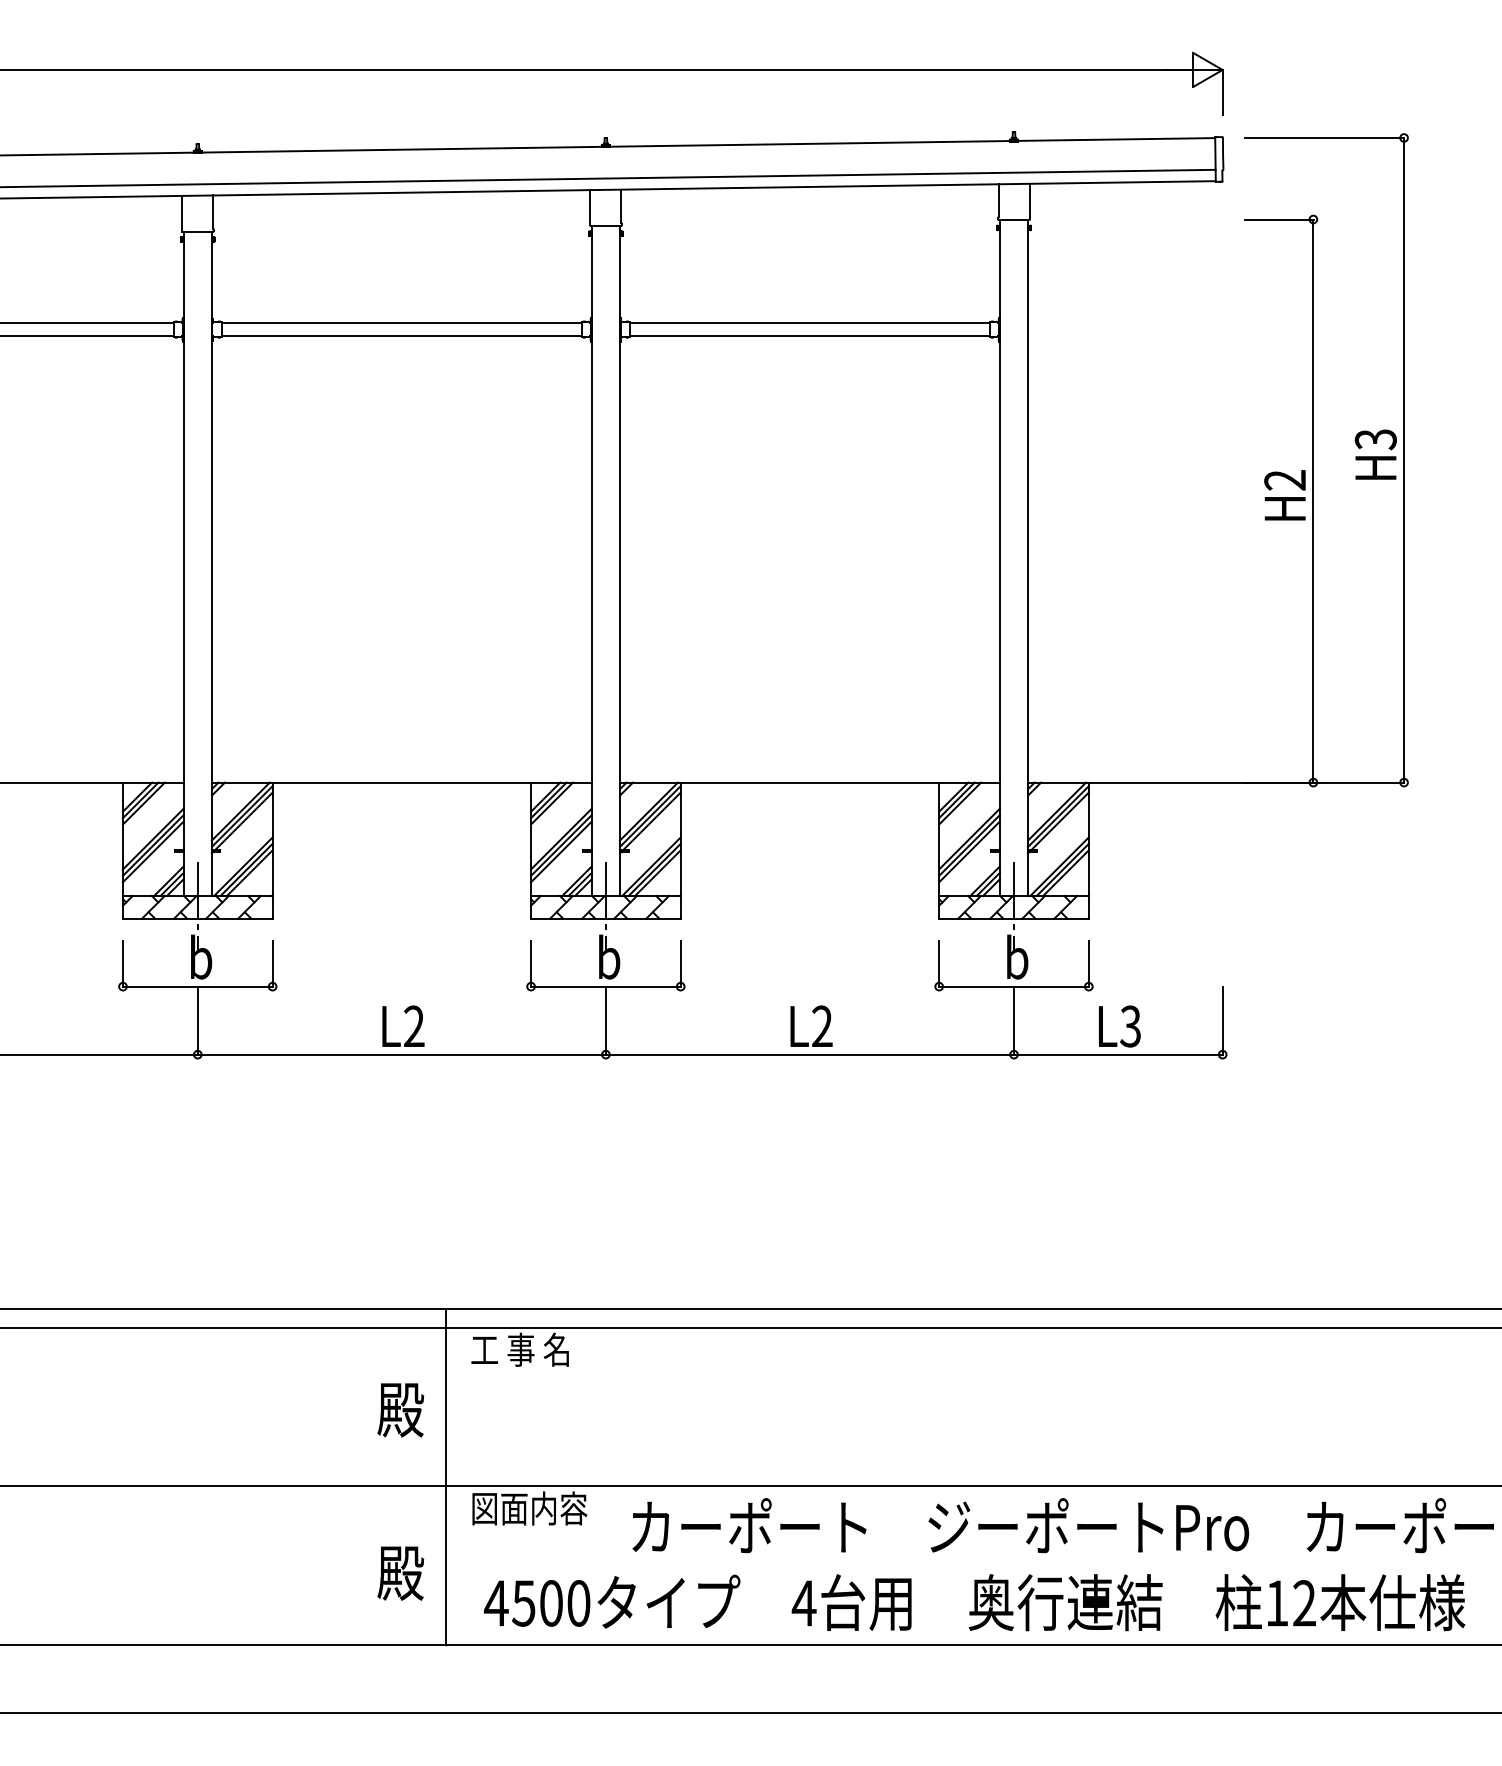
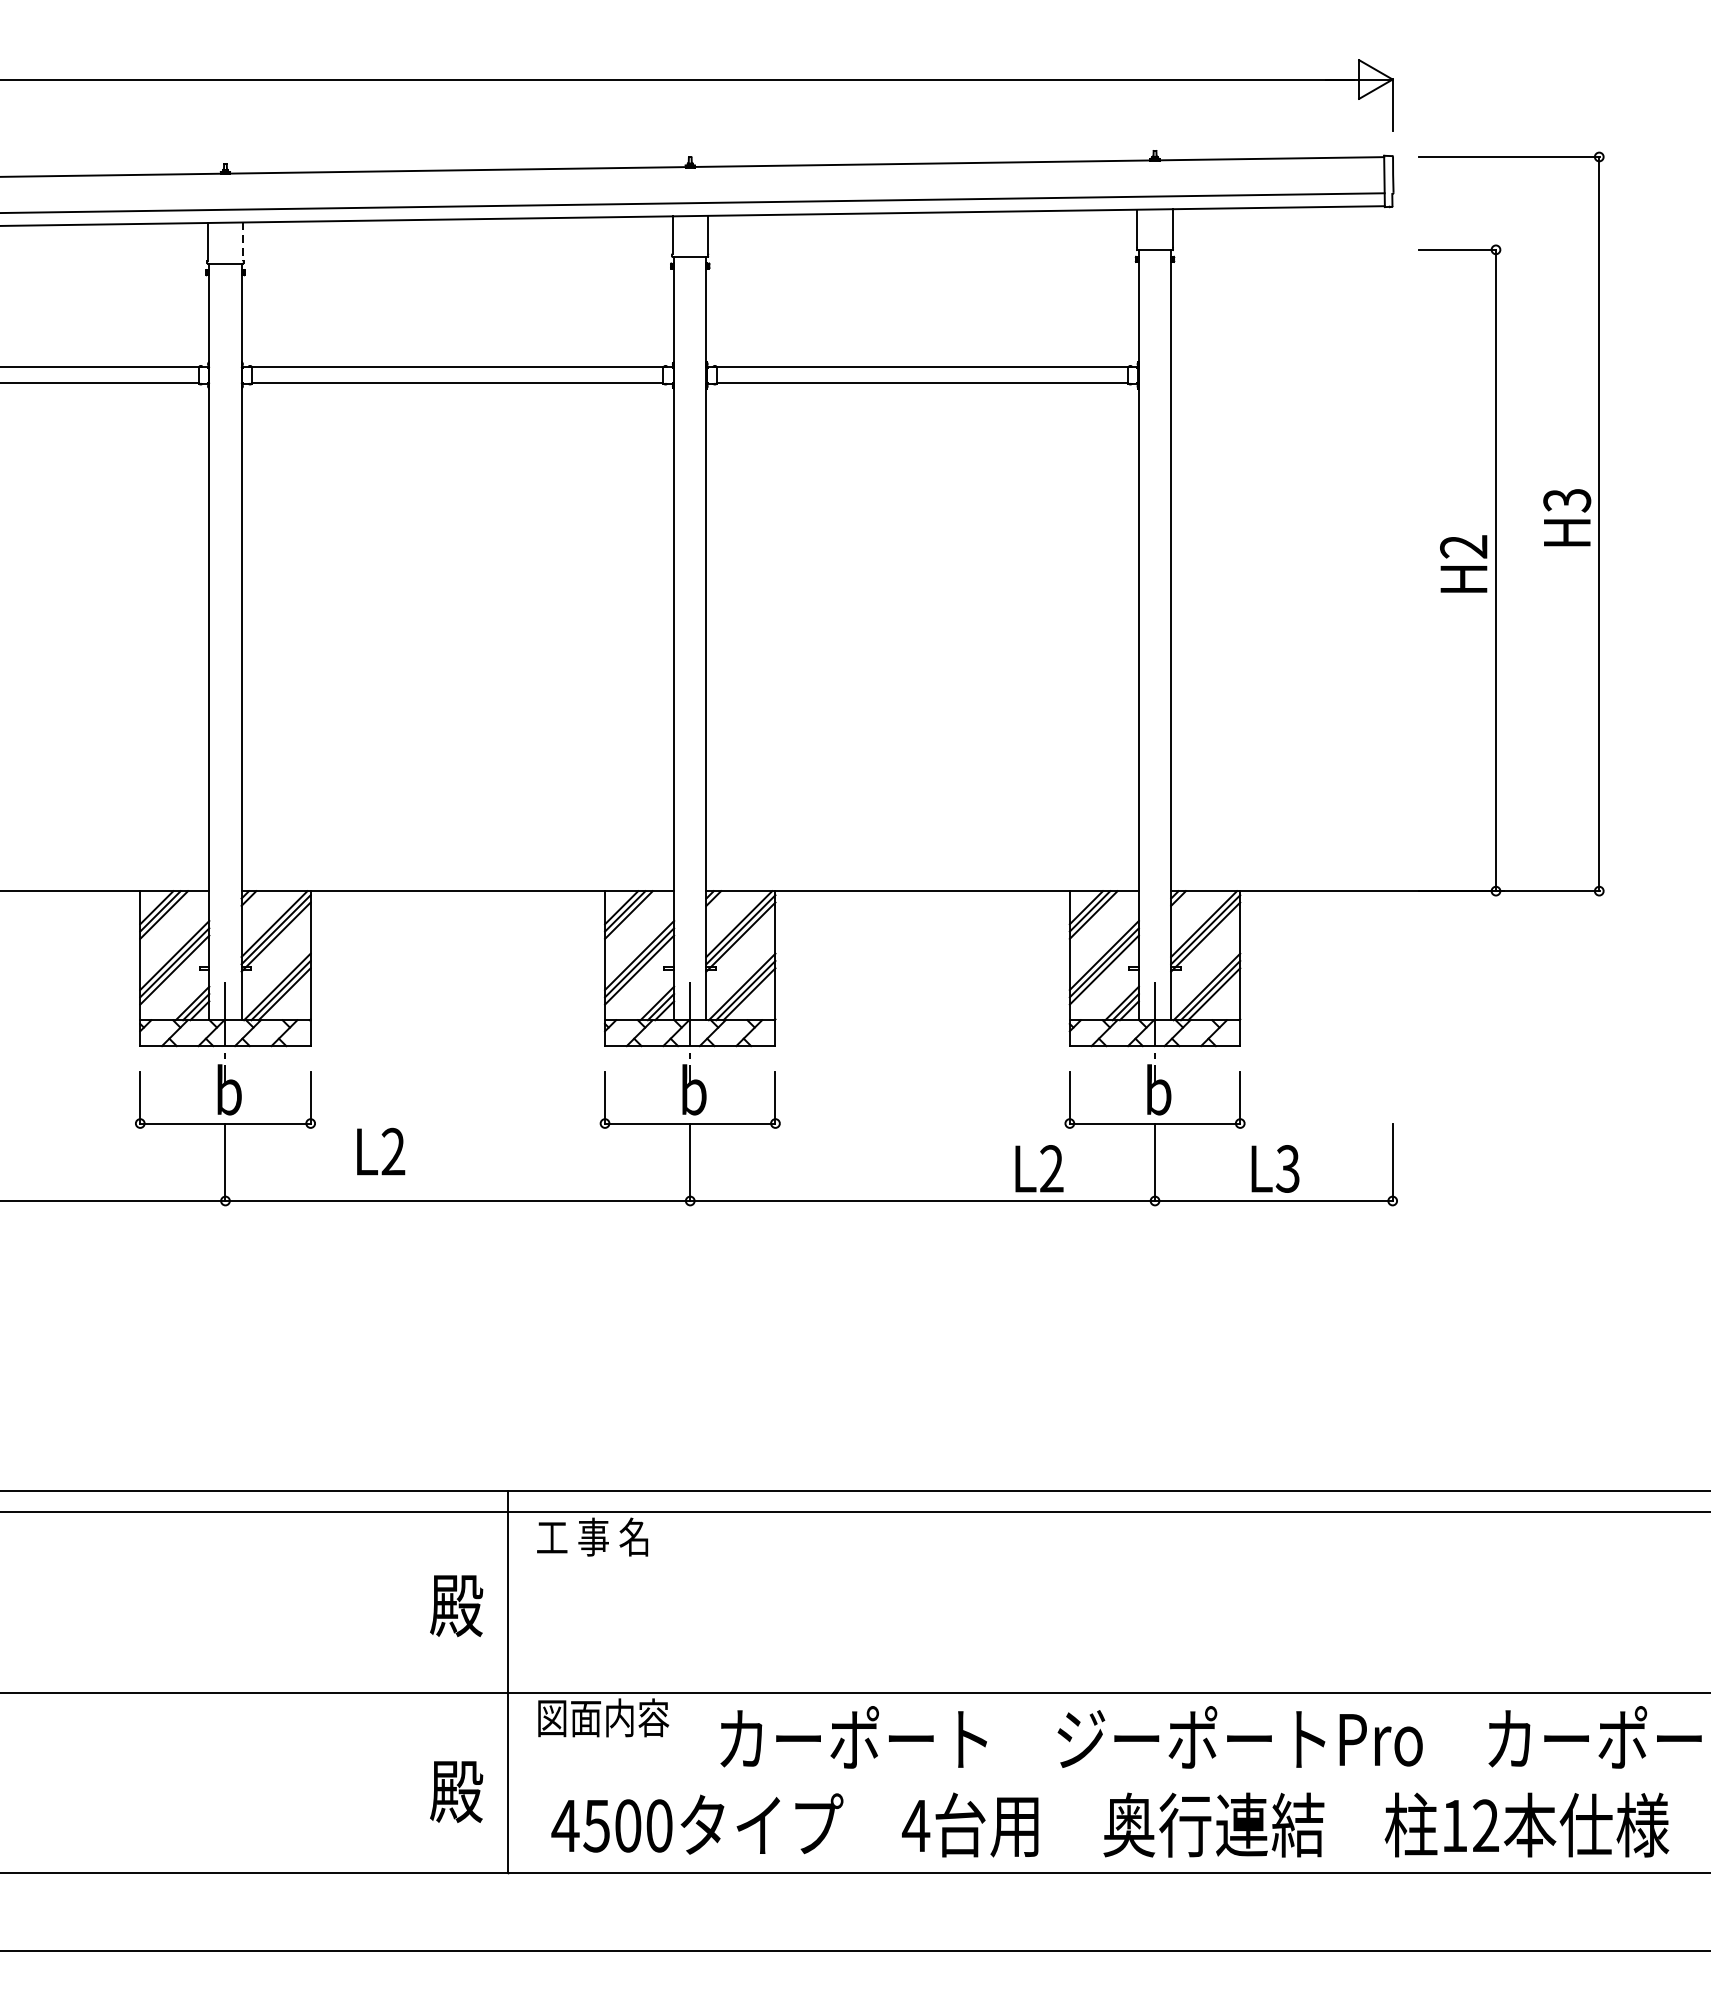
line: (213, 212) -> (243, 241), solid -> dashed
text: (403, 1025) -> (381, 1150), moved
text: (811, 1025) -> (1039, 1167), moved

